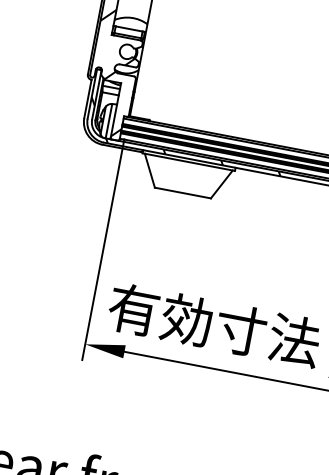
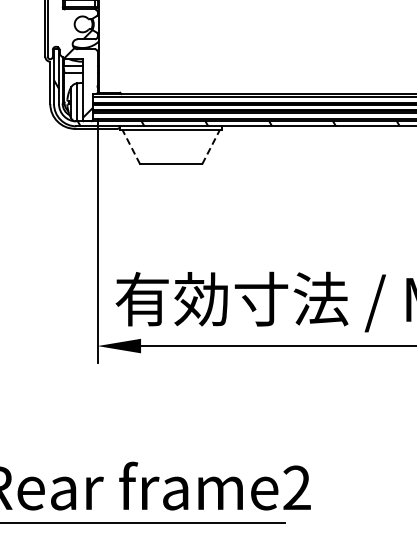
line: (150, 170) -> (131, 146), solid -> dashed
line: (222, 184) -> (211, 146), solid -> dashed

